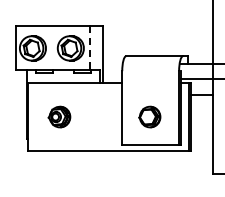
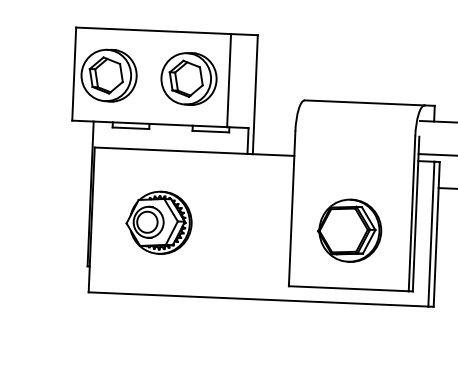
line: (89, 48) -> (228, 80), dashed -> solid
part: (59, 116) -> (159, 221), size x1.43
part: (149, 116) -> (348, 229), size x1.43

